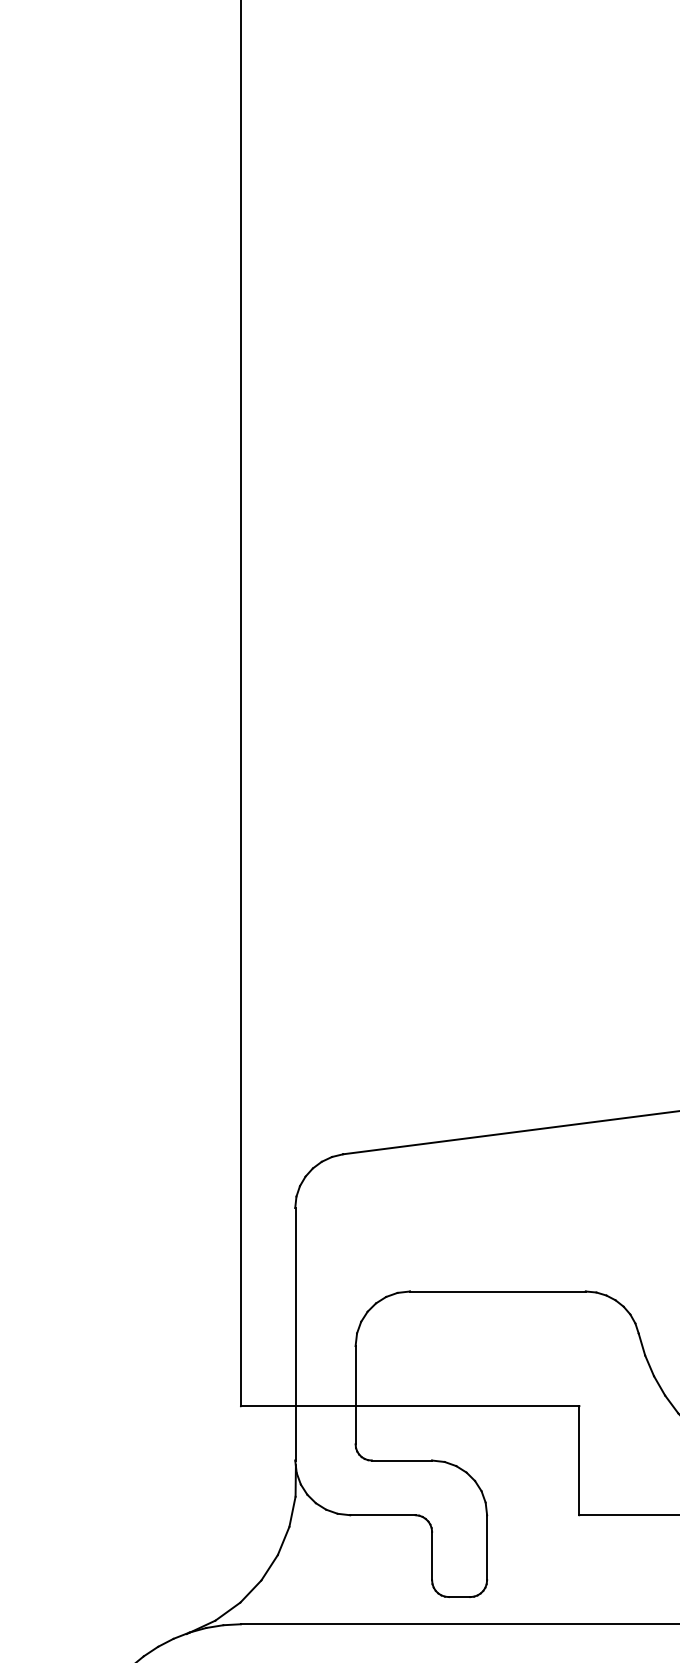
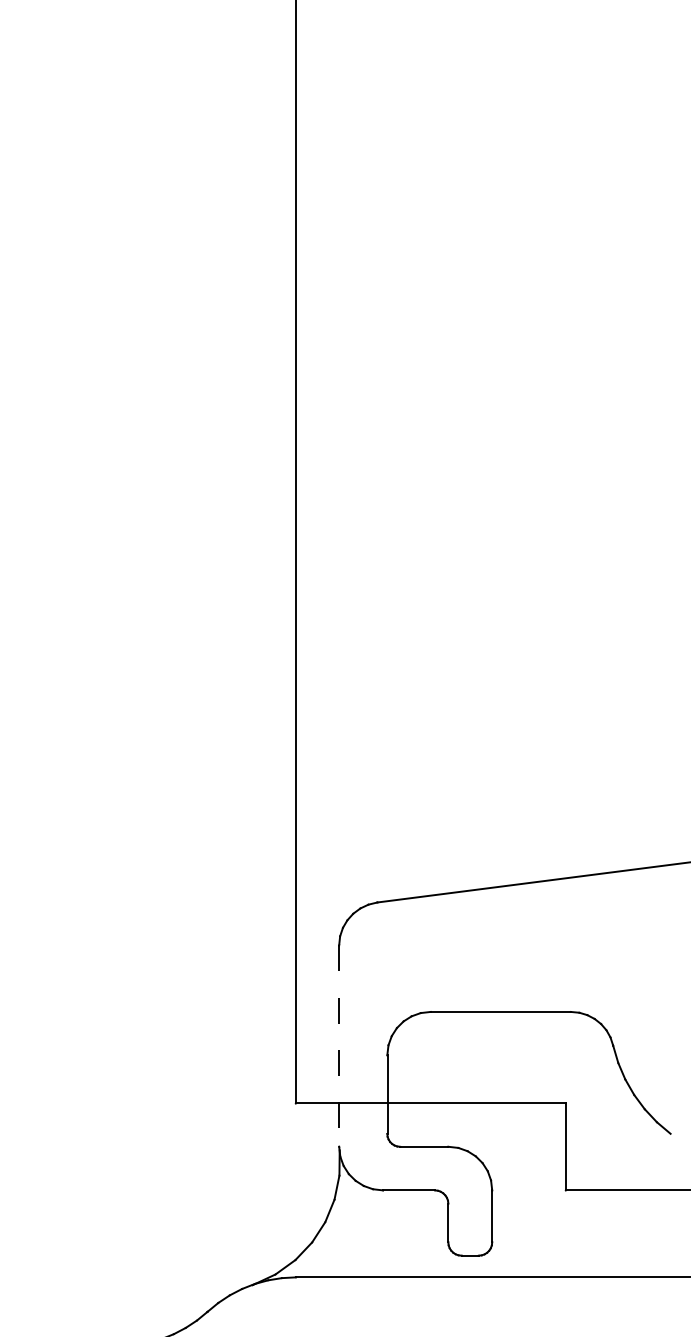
line: (295, 1334) -> (339, 1046), solid -> dashed

